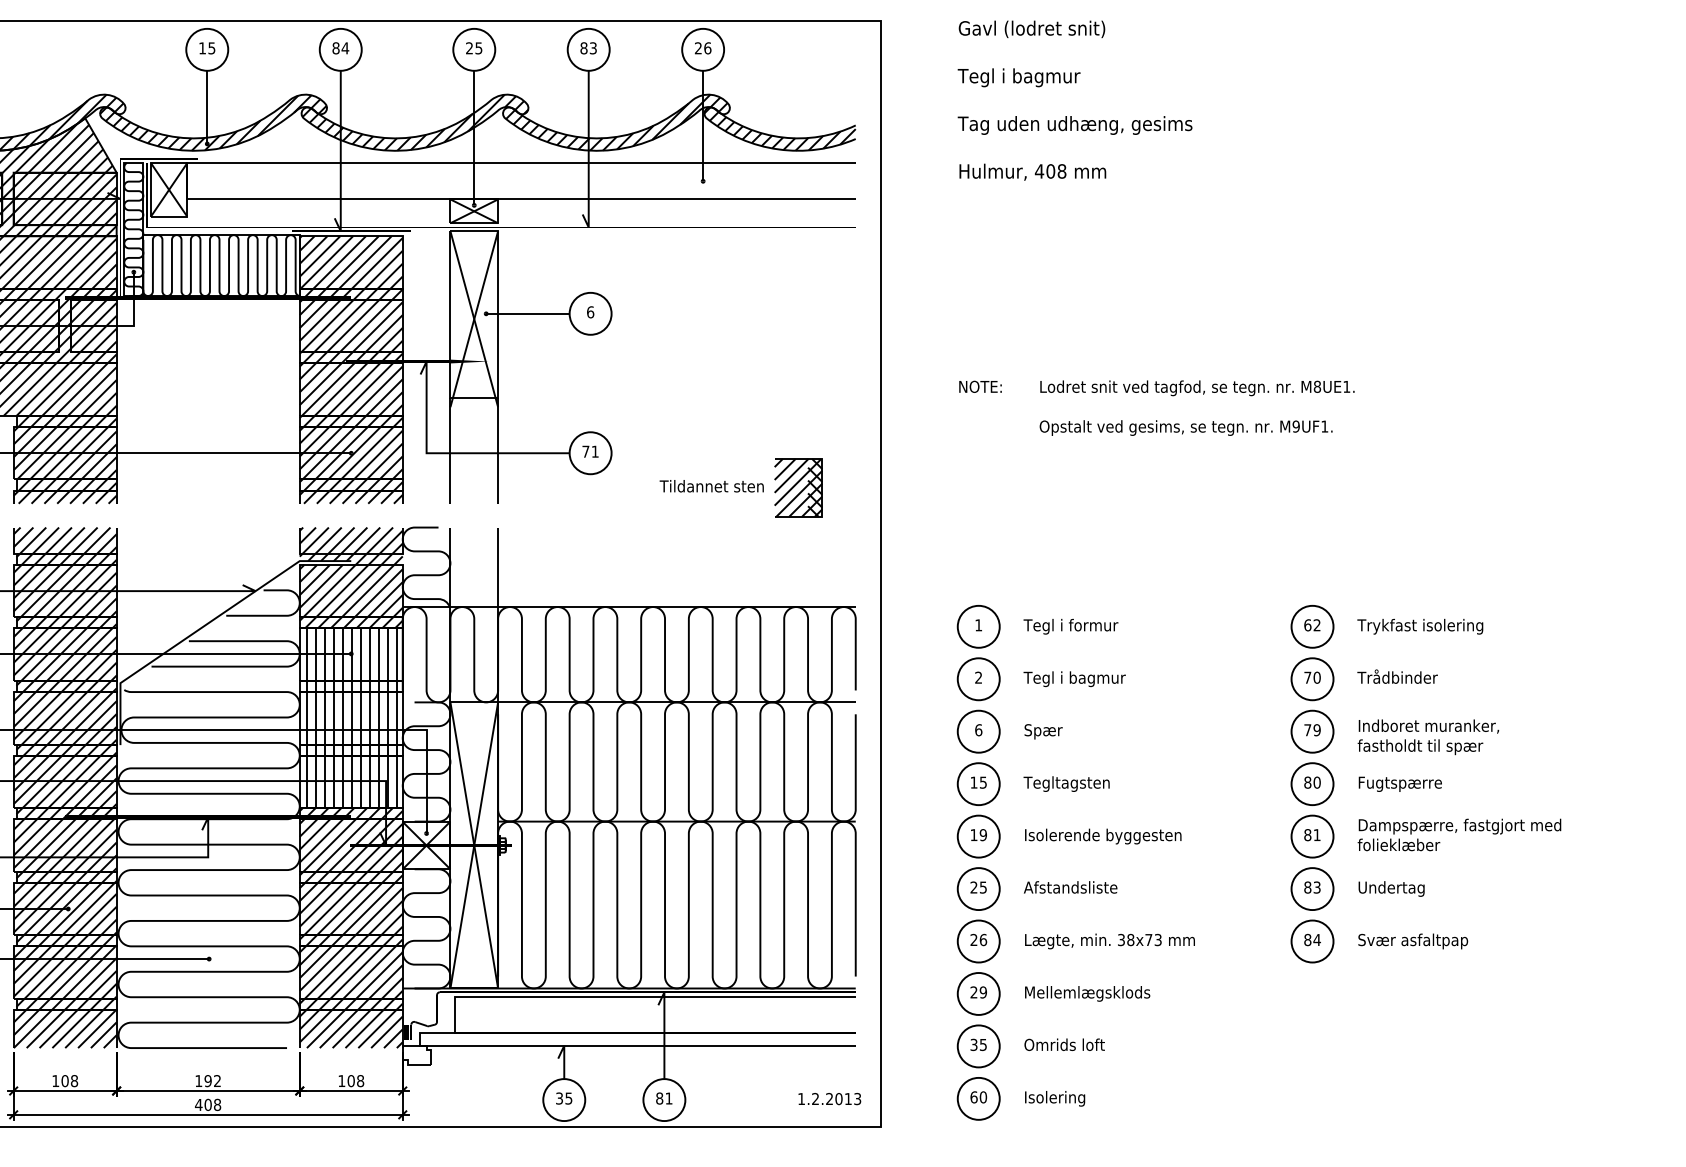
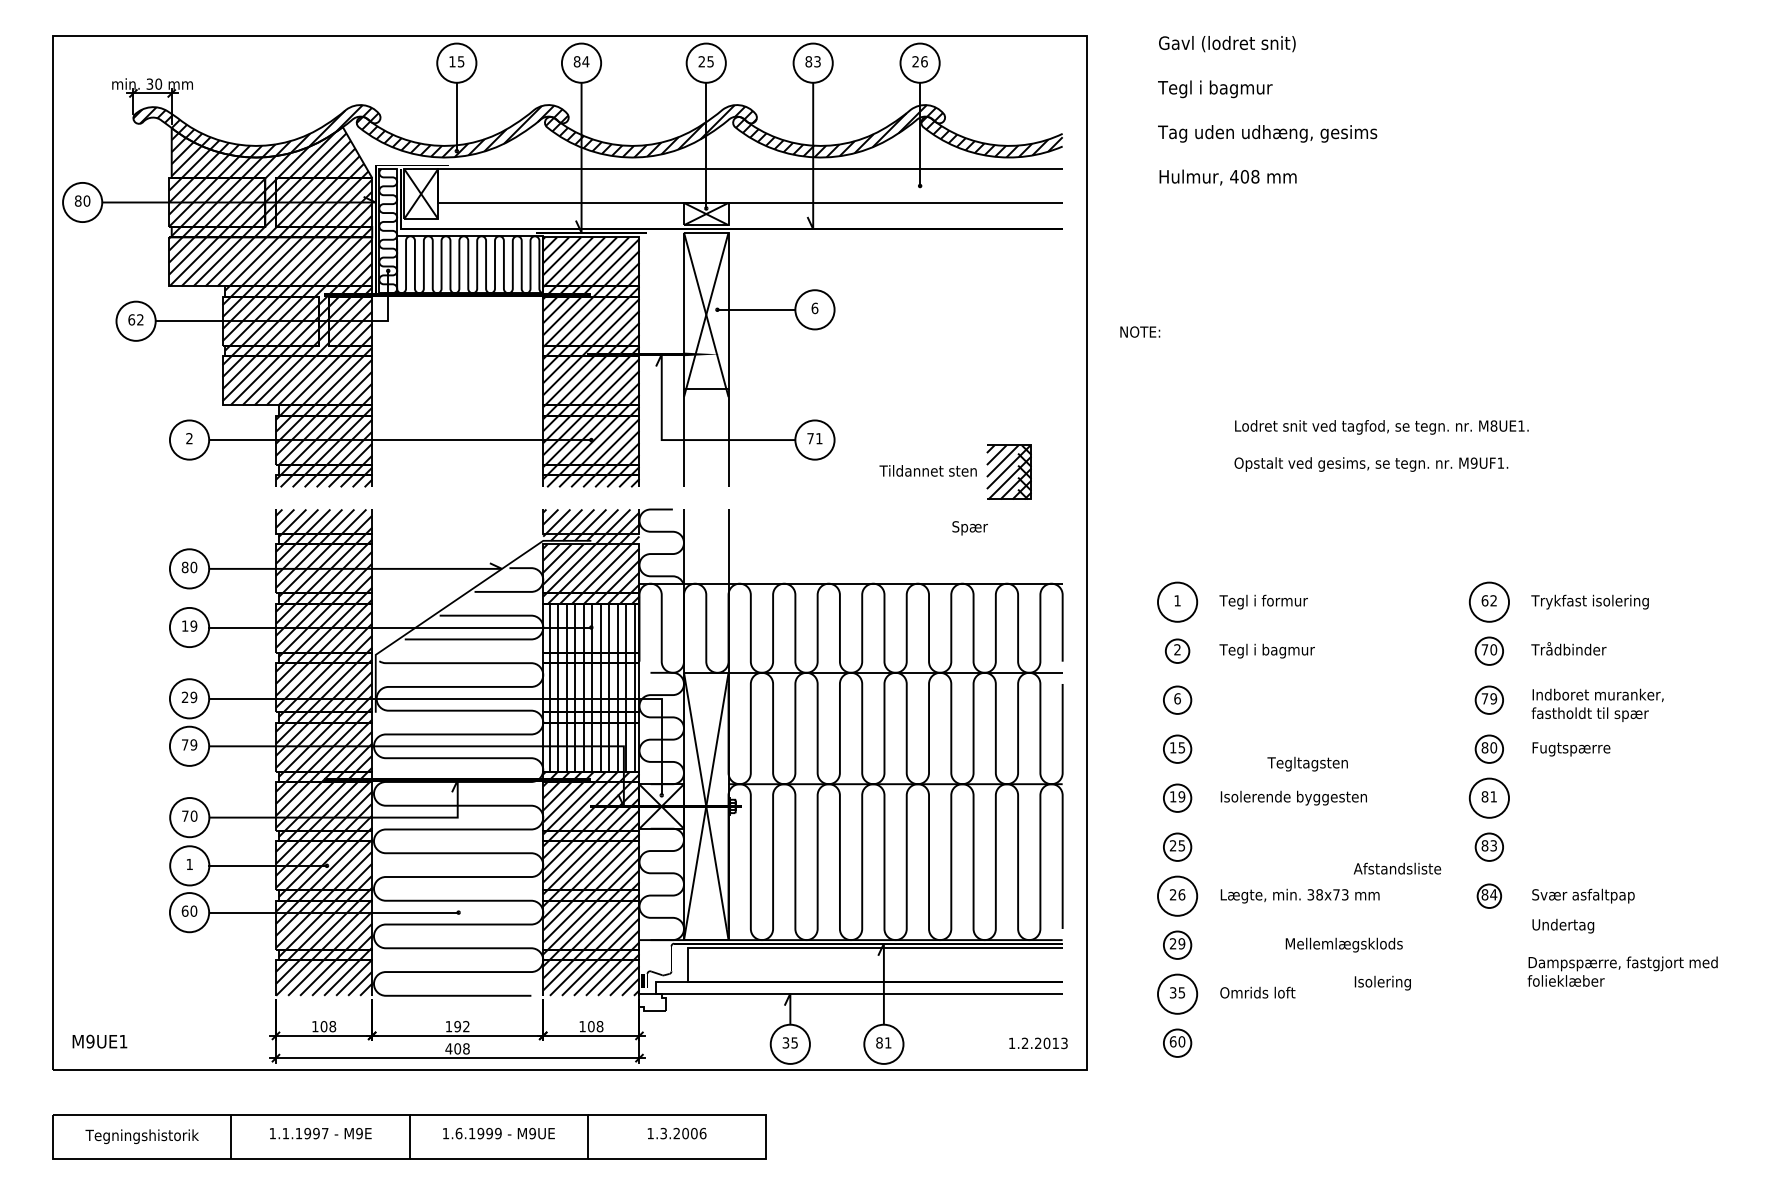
text: (980, 386) -> (1140, 331), moved
text: (1197, 407) -> (1381, 445), moved
circle: (978, 678) -> (1177, 650), size x0.6
circle: (1312, 678) -> (1489, 650), size x0.7
circle: (978, 730) -> (1177, 699), size x0.7
circle: (1312, 730) -> (1489, 699), size x0.7
text: (1042, 732) -> (969, 528), moved
circle: (978, 783) -> (1177, 748), size x0.7
text: (1066, 783) -> (1307, 763), moved
circle: (1312, 783) -> (1489, 748), size x0.7
text: (1459, 834) -> (1622, 971), moved
circle: (978, 835) -> (1177, 797), size x0.7
text: (1070, 887) -> (1397, 868), moved
circle: (978, 888) -> (1177, 846), size x0.7
circle: (1312, 888) -> (1489, 846), size x0.7
text: (1391, 888) -> (1563, 925), moved
circle: (1312, 940) -> (1489, 895), size x0.6
circle: (978, 993) -> (1177, 944), size x0.7
text: (1086, 993) -> (1343, 944), moved
circle: (978, 1098) -> (1177, 1042), size x0.7
text: (1054, 1098) -> (1382, 982), moved

